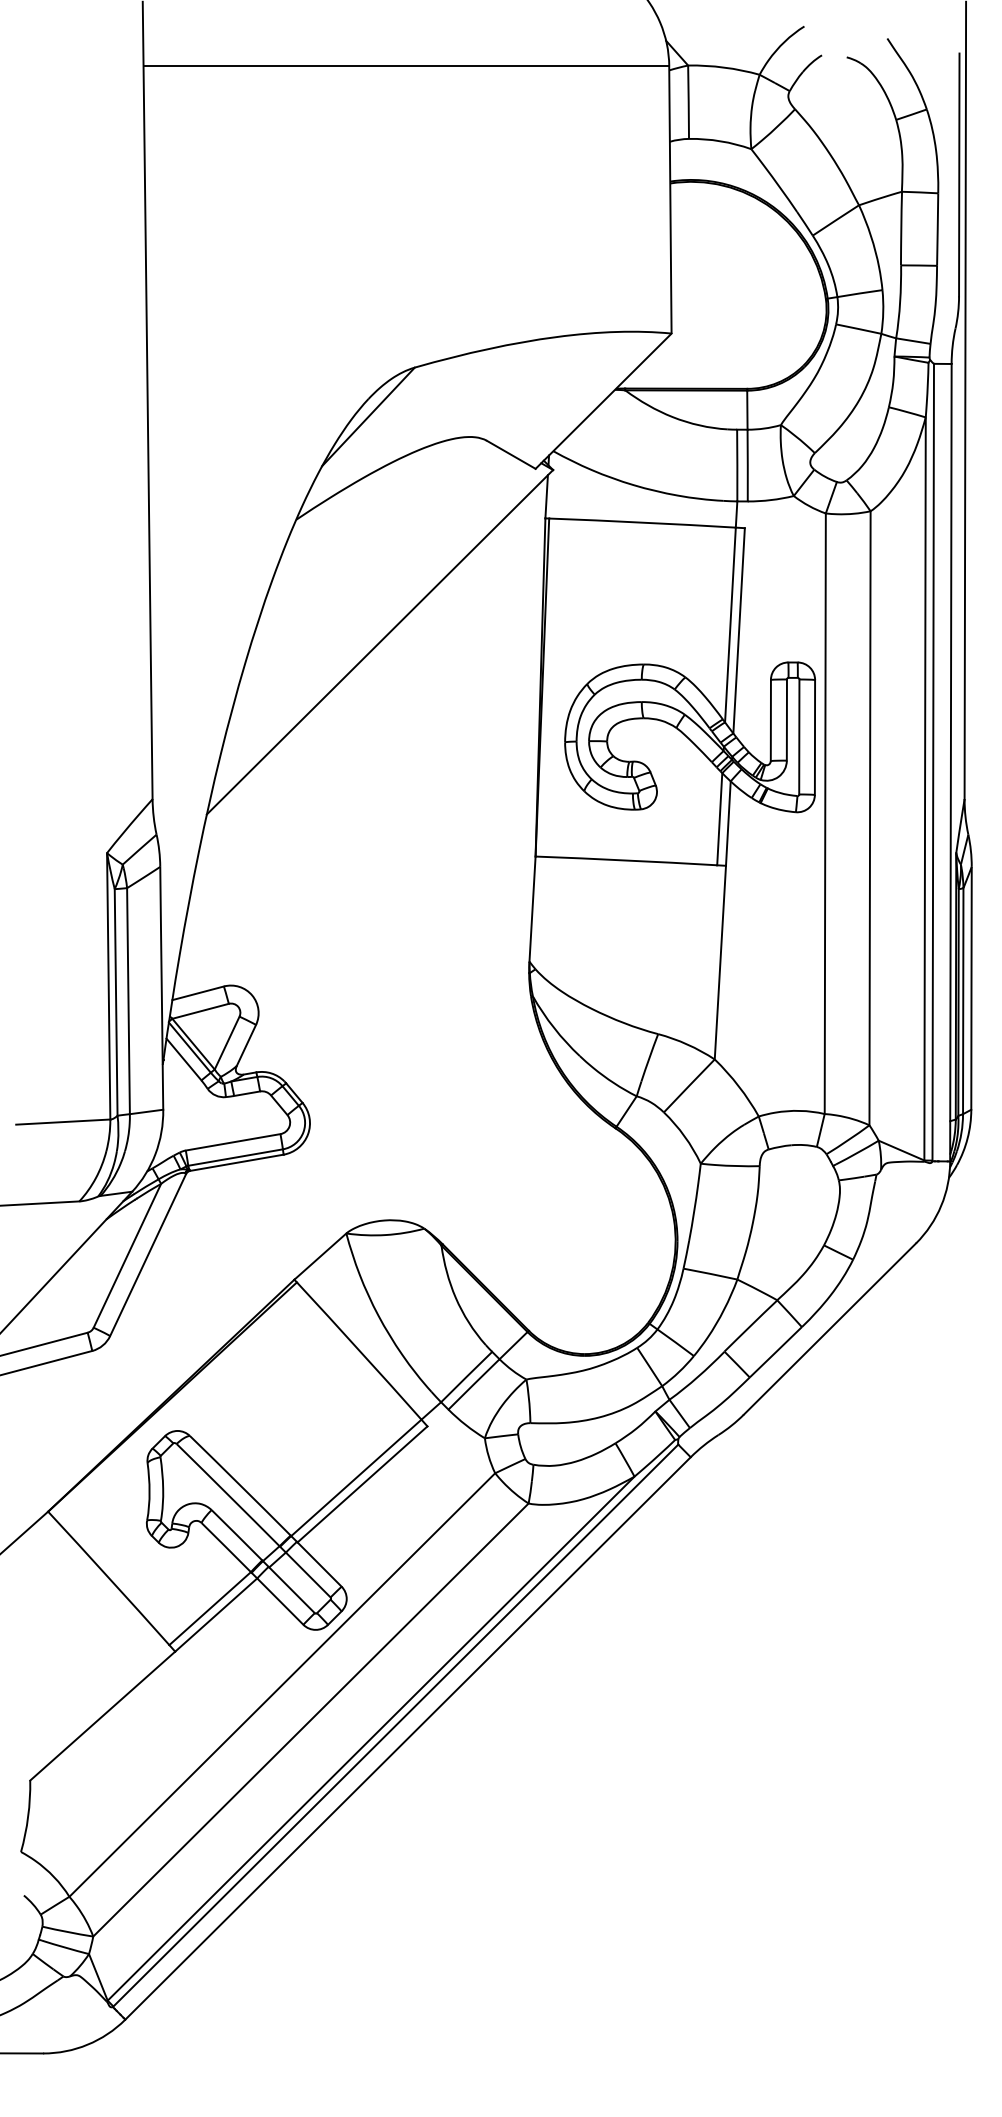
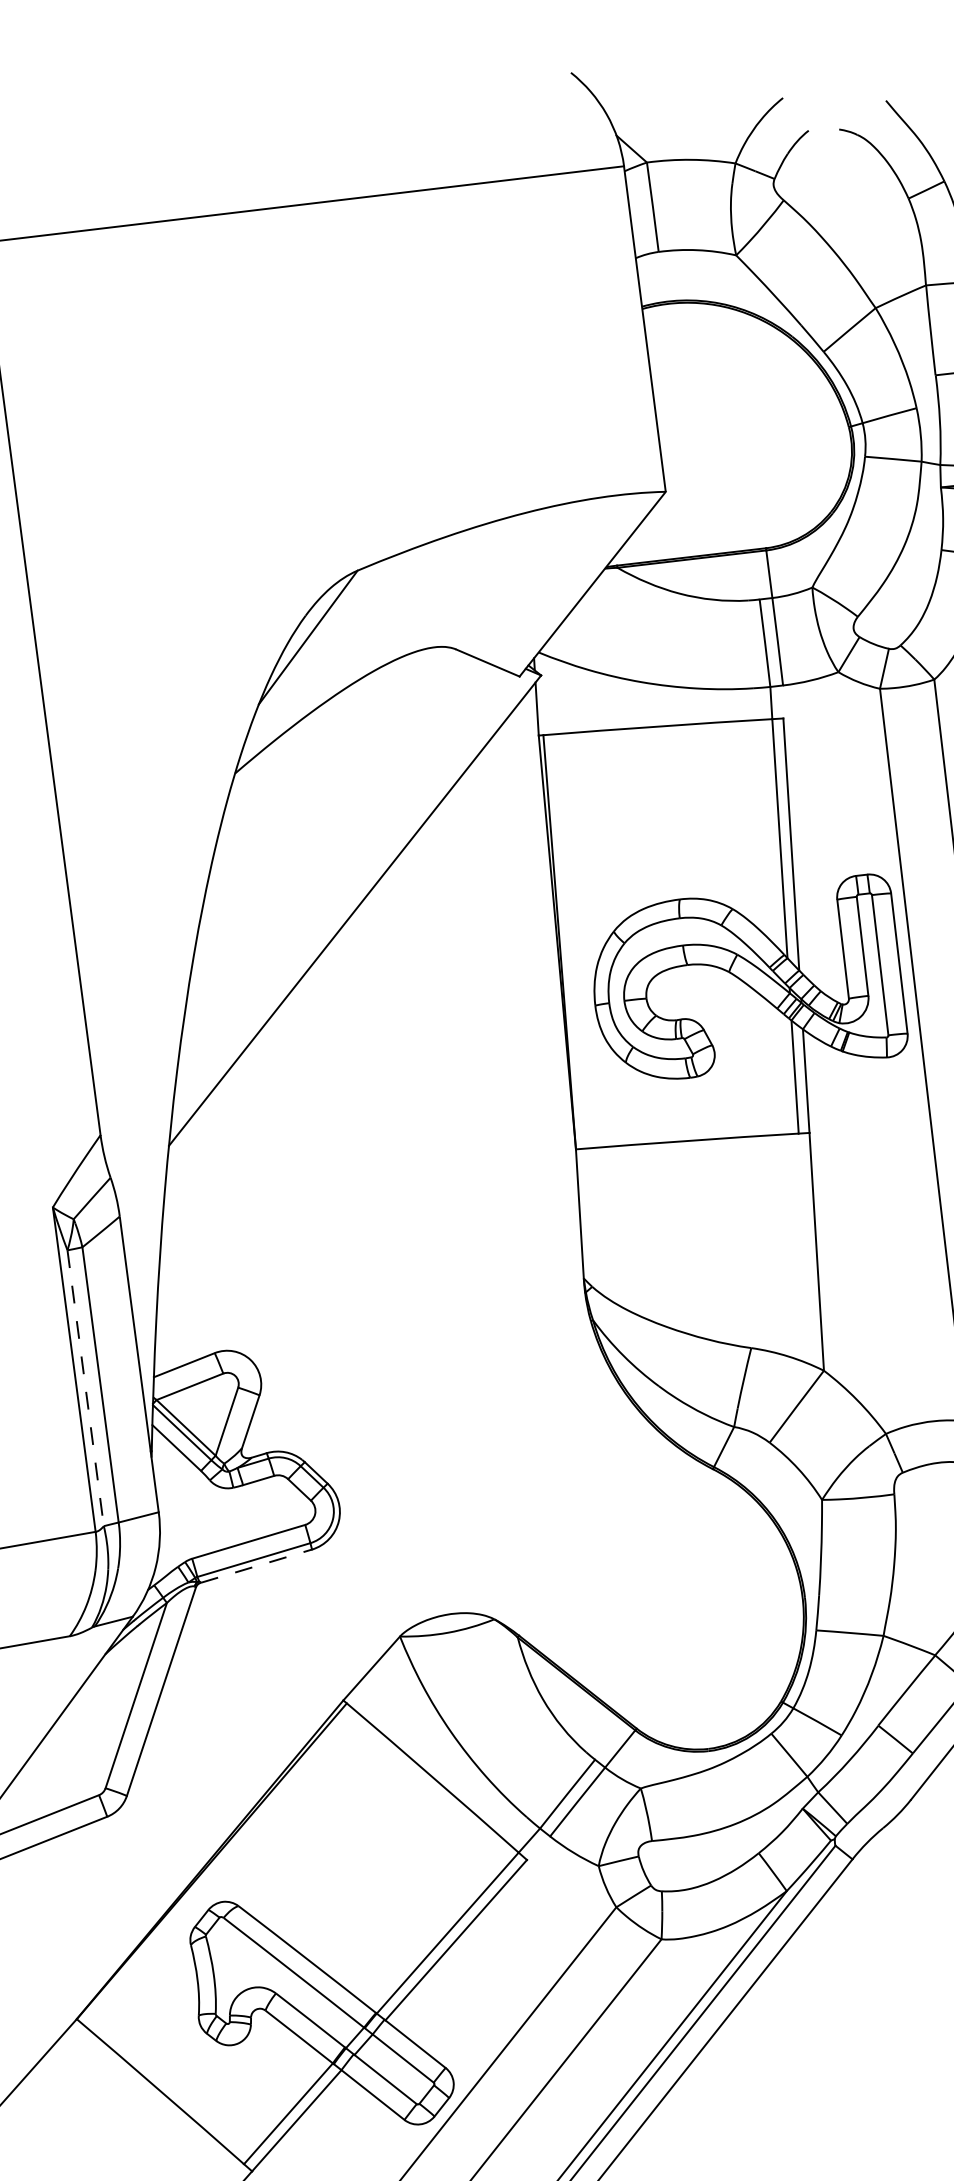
line: (116, 1002) -> (86, 1388), solid -> dashed
line: (237, 1162) -> (256, 1565), solid -> dashed

